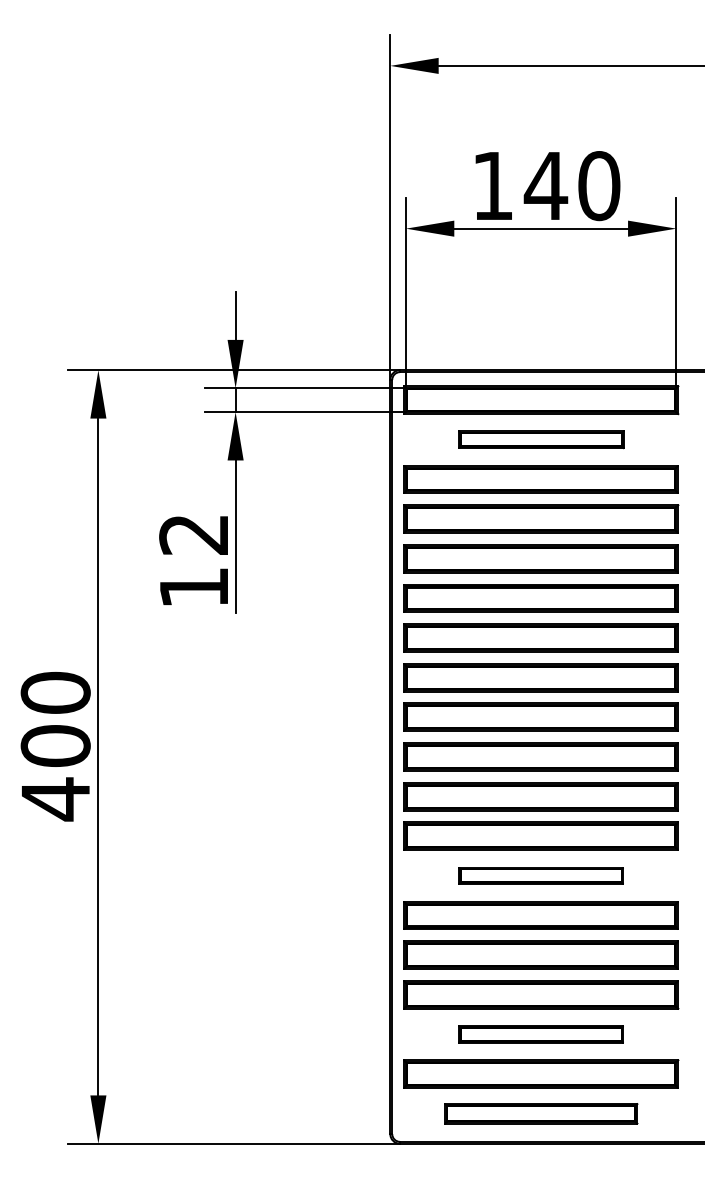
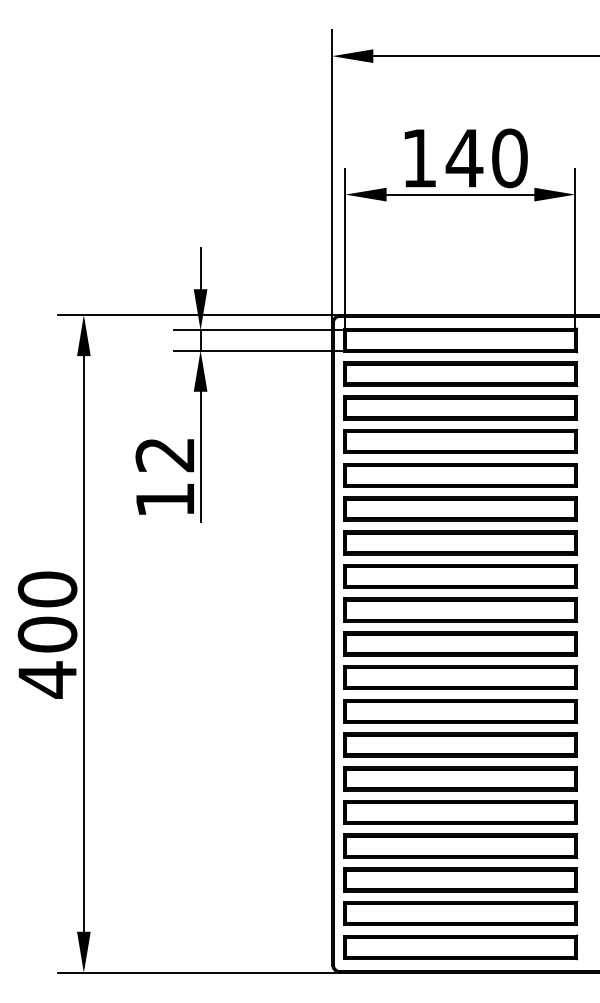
part: (541, 438) -> (460, 373), size x1.67
part: (541, 875) -> (460, 744), size x1.67
part: (541, 1033) -> (460, 879), size x1.67
part: (541, 1113) -> (460, 947), size x1.43

